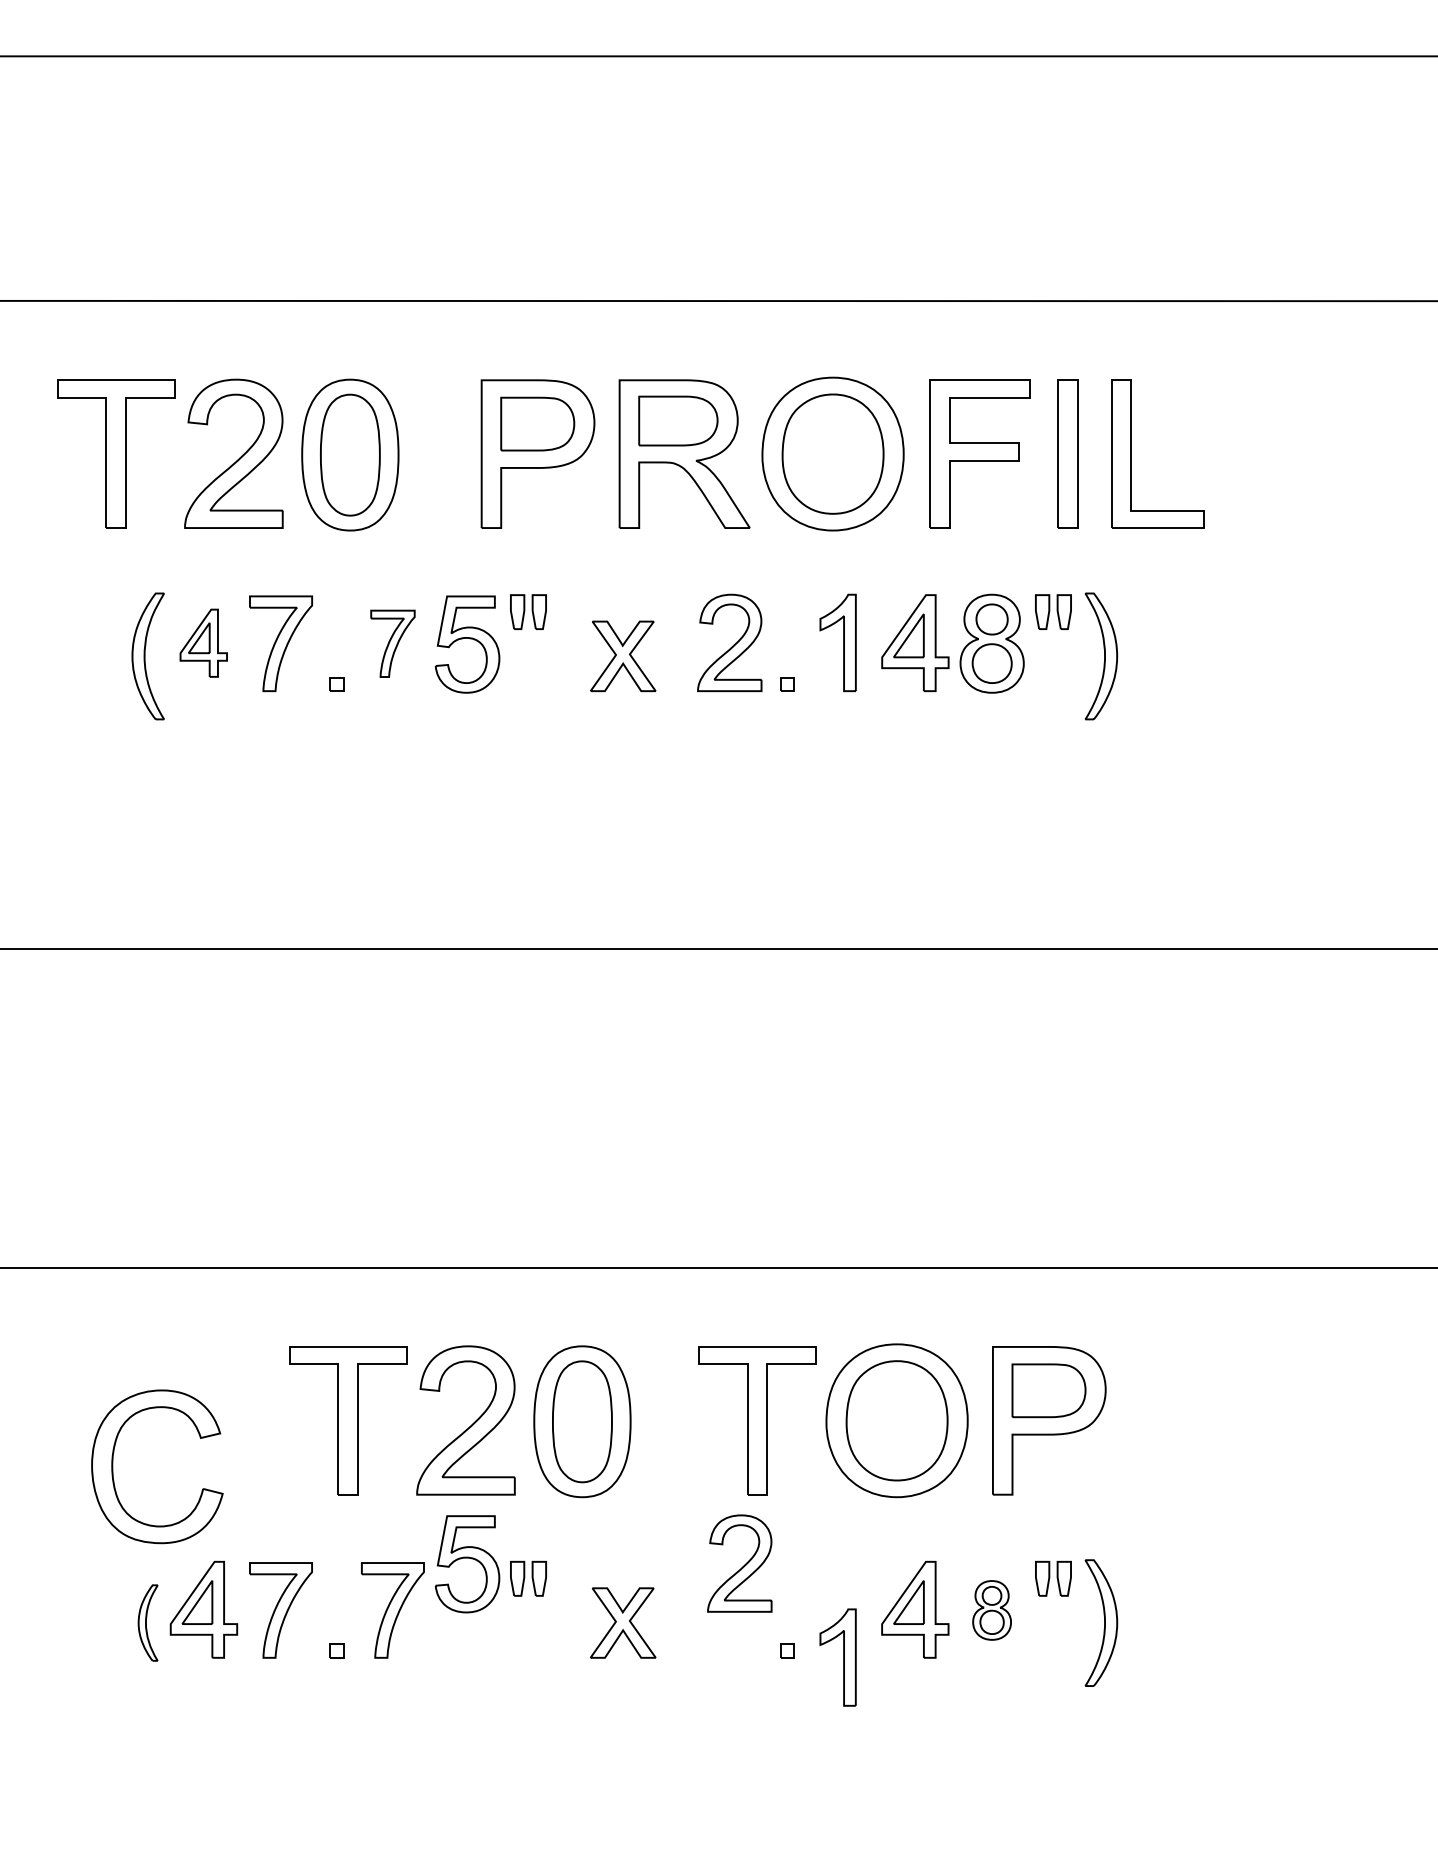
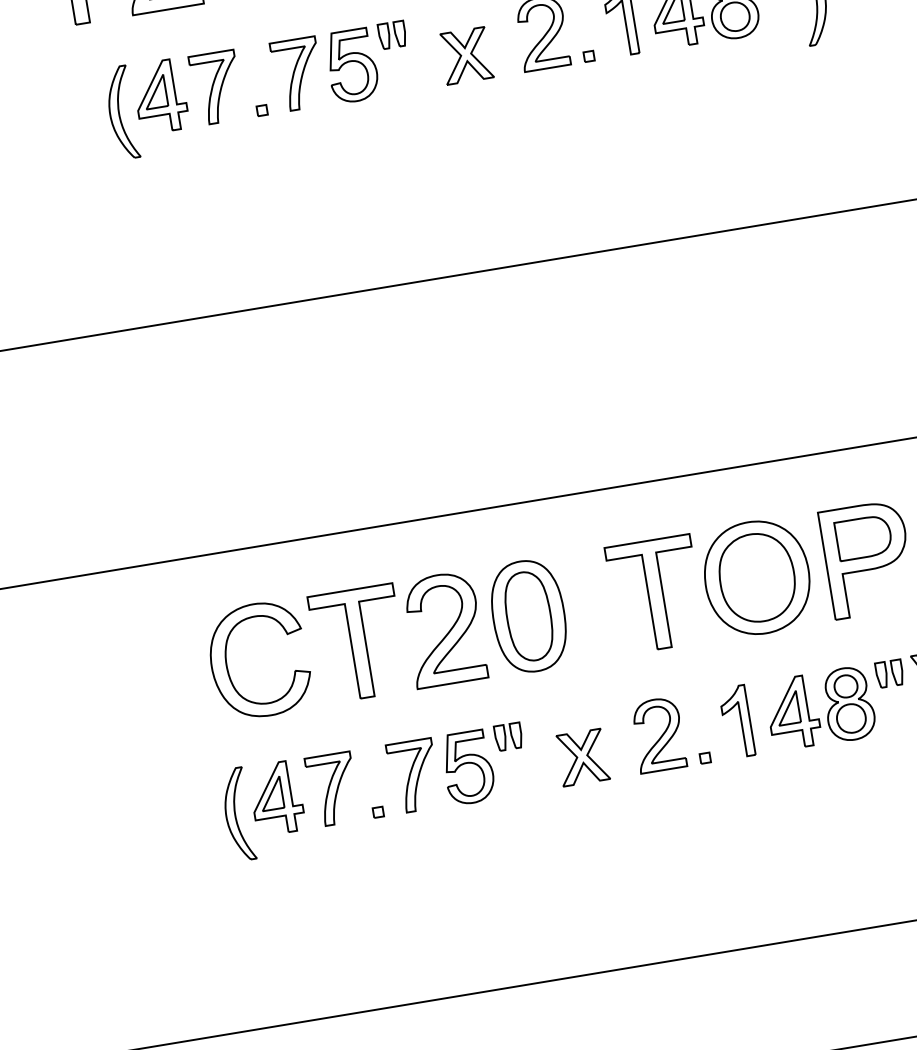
part: (203, 643) -> (160, 96), size x1.43
part: (392, 643) -> (297, 74), size x1.43
part: (113, 1466) -> (227, 665), moved
part: (739, 1563) -> (658, 734), moved
part: (467, 1564) -> (468, 767), moved
part: (991, 1610) -> (848, 704), size x1.67
part: (147, 1622) -> (237, 814), size x1.67
part: (837, 1657) -> (736, 721), moved

